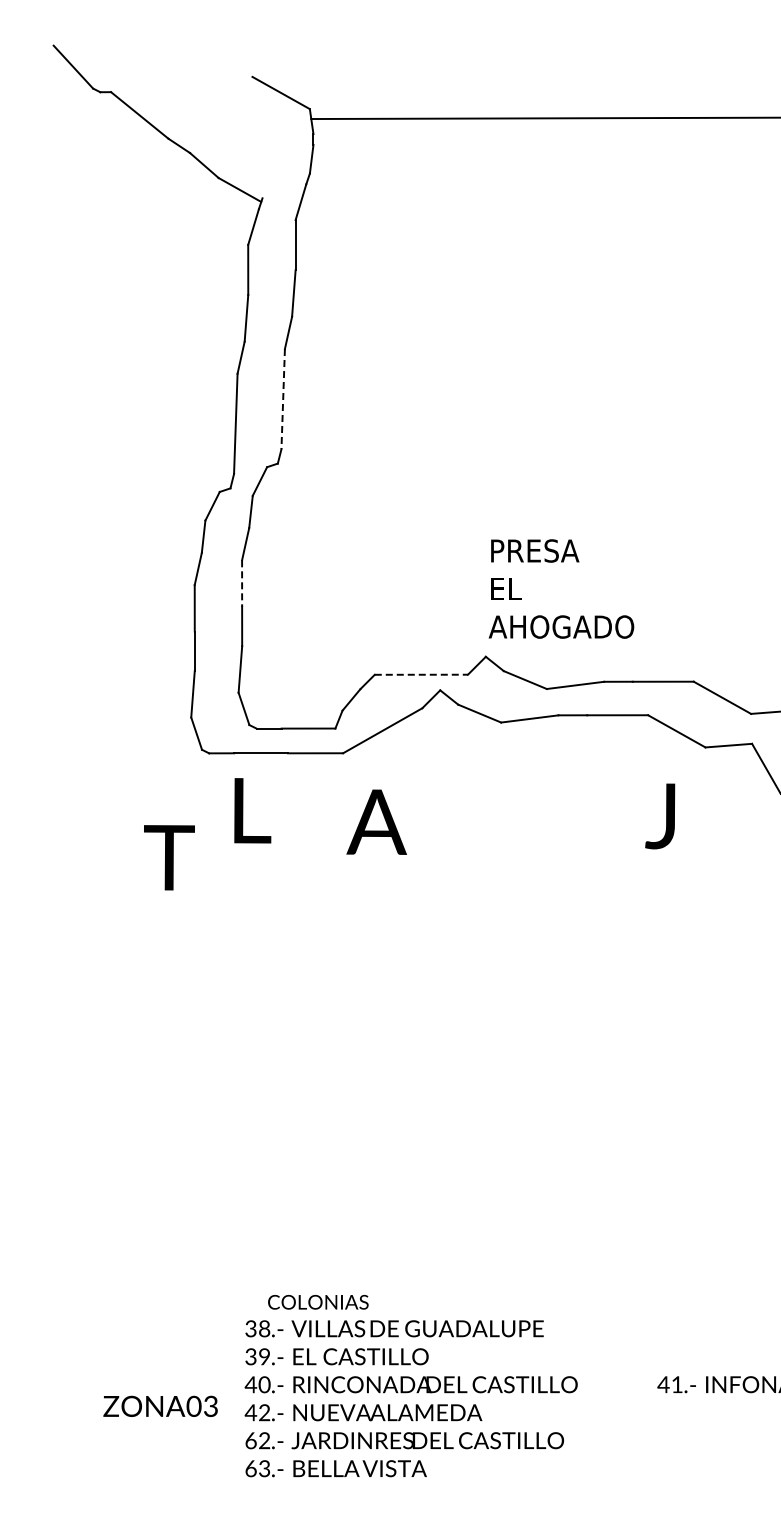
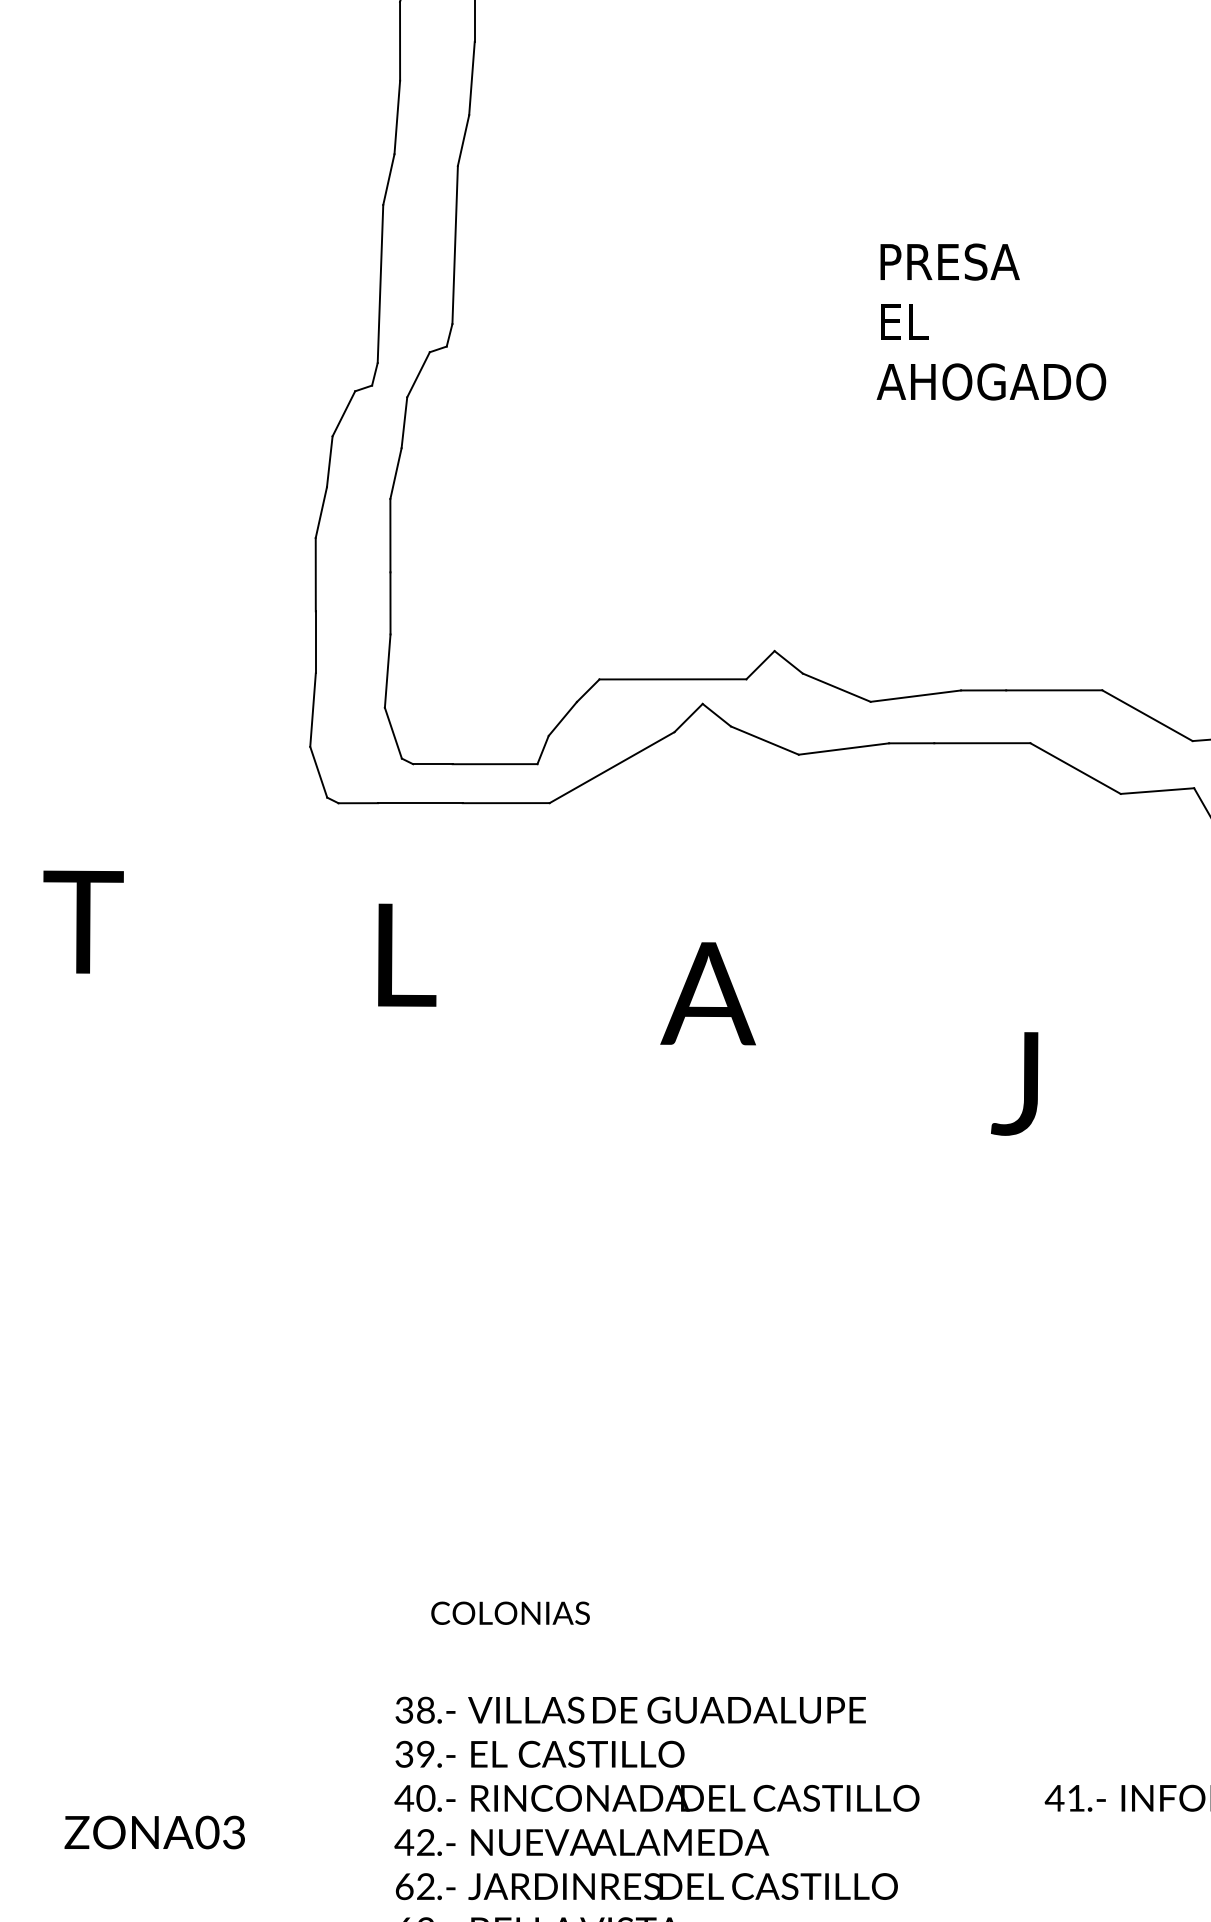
line: (283, 399) -> (455, 245), dashed -> solid
line: (242, 584) -> (391, 537), dashed -> solid
text: (561, 588) -> (991, 321), moved
line: (421, 674) -> (673, 678), dashed -> solid
text: (252, 810) -> (406, 954), moved
text: (660, 816) -> (1015, 1084), moved
text: (376, 821) -> (707, 992), moved
text: (169, 857) -> (83, 921), moved
text: (318, 1302) -> (510, 1613), moved
text: (160, 1405) -> (154, 1831), moved

